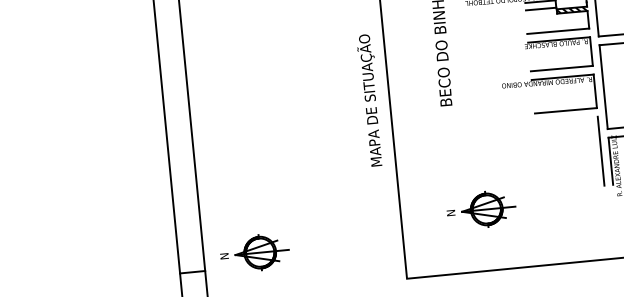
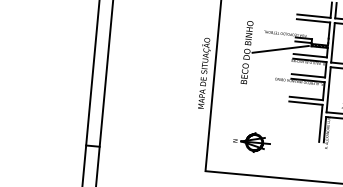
line: (501, 28) -> (280, 48), added
line: (565, 118) -> (305, 102), added
part: (254, 253) -> (127, 142), removed

